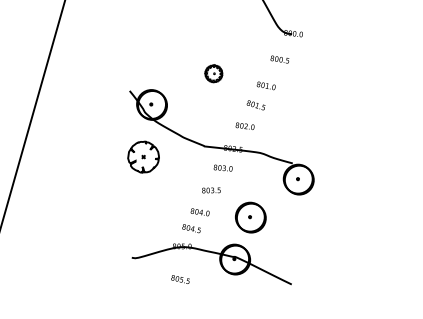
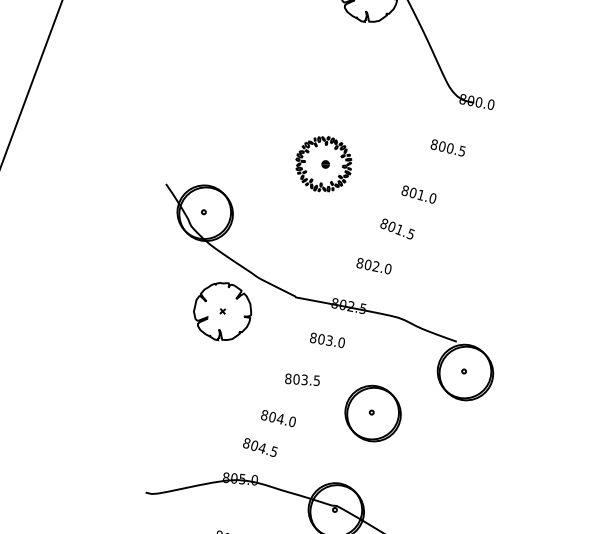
part: (213, 73) -> (323, 164), size x1.67
part: (143, 156) -> (222, 310), moved
part: (250, 217) -> (372, 413), moved

